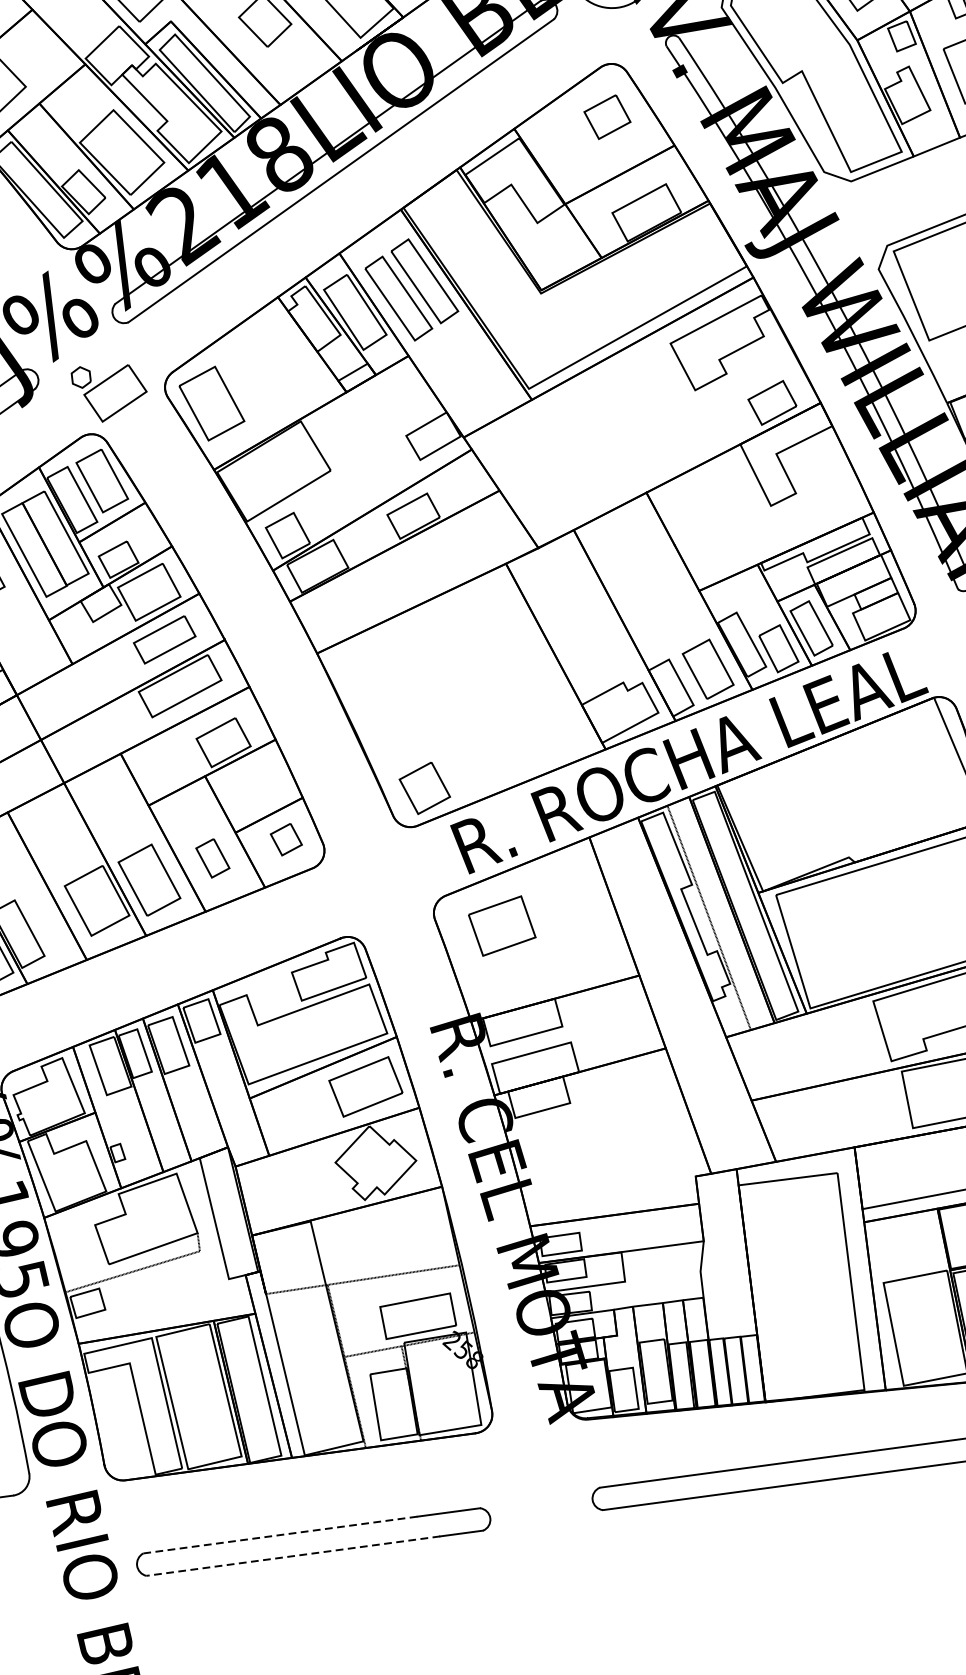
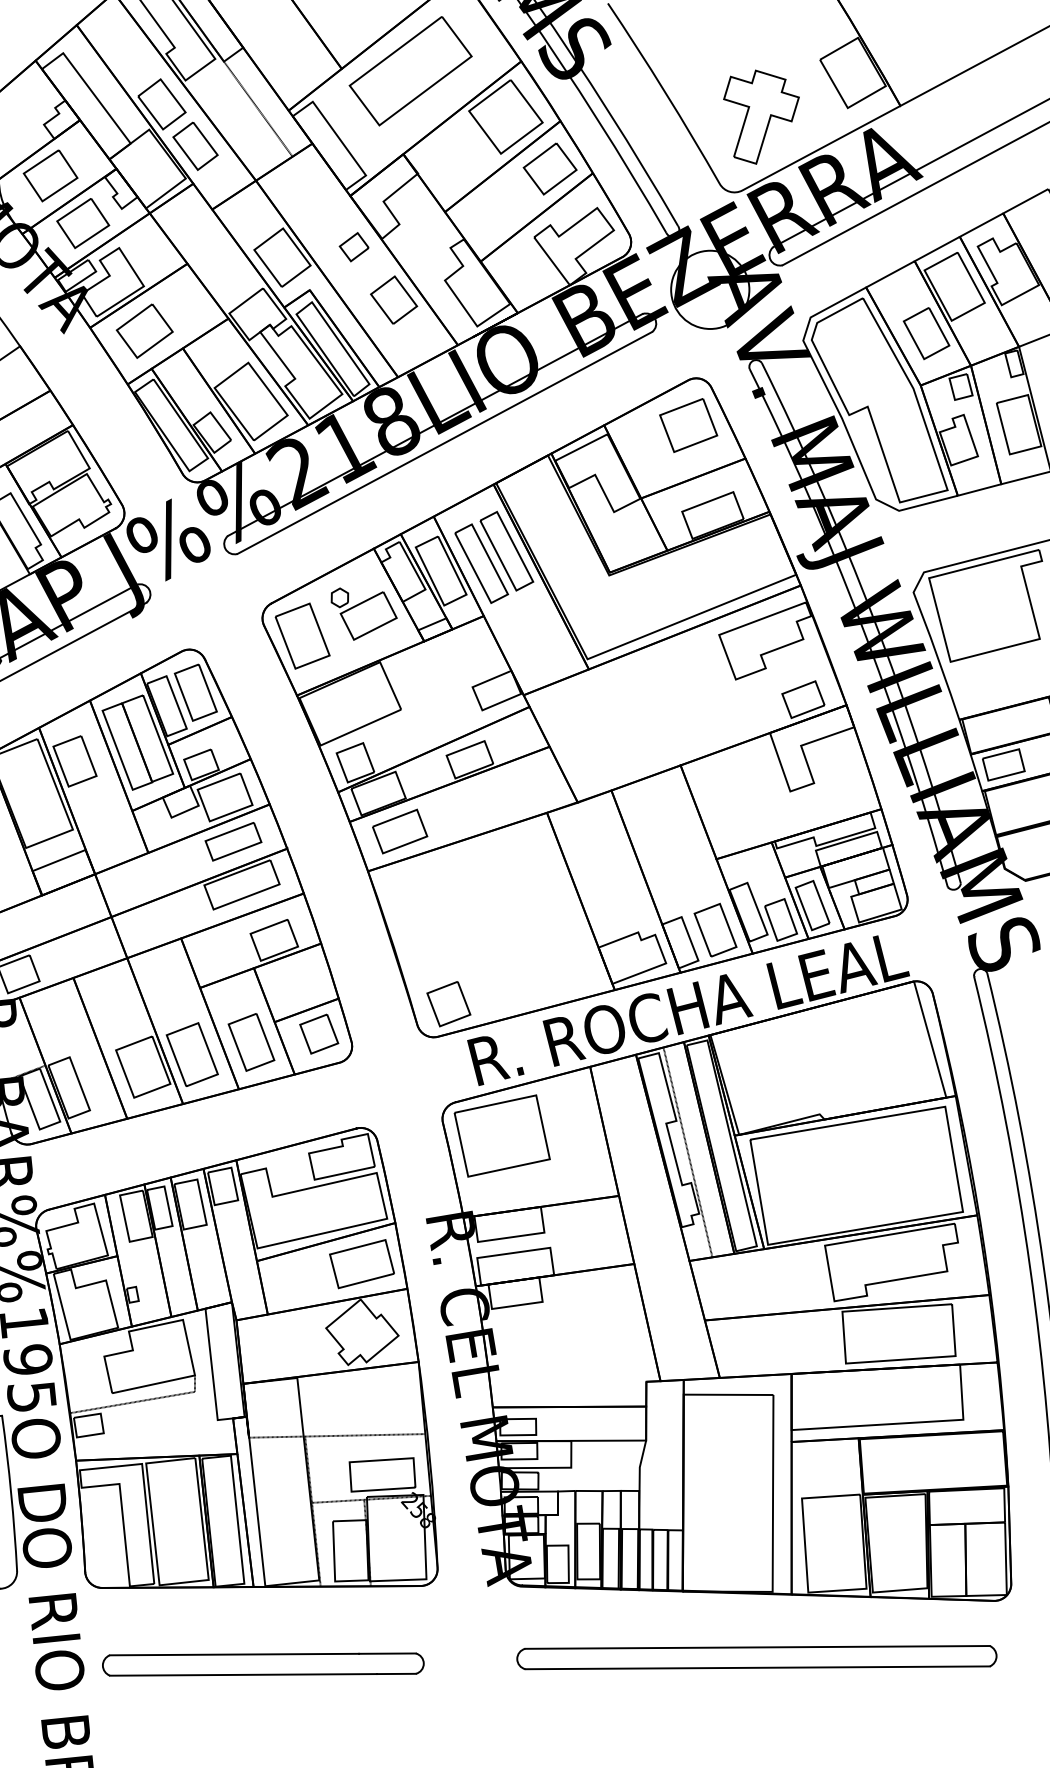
part: (607, 117) -> (688, 425), size x1.43
part: (109, 391) -> (363, 613), moved
part: (347, 605) -> (400, 831), added
part: (286, 838) -> (319, 1033), size x1.43
part: (212, 858) -> (251, 1042), size x1.67
part: (501, 925) -> (501, 1135), size x1.67
line: (280, 1534) -> (234, 1654), dashed -> solid
line: (293, 1555) -> (243, 1674), dashed -> solid

